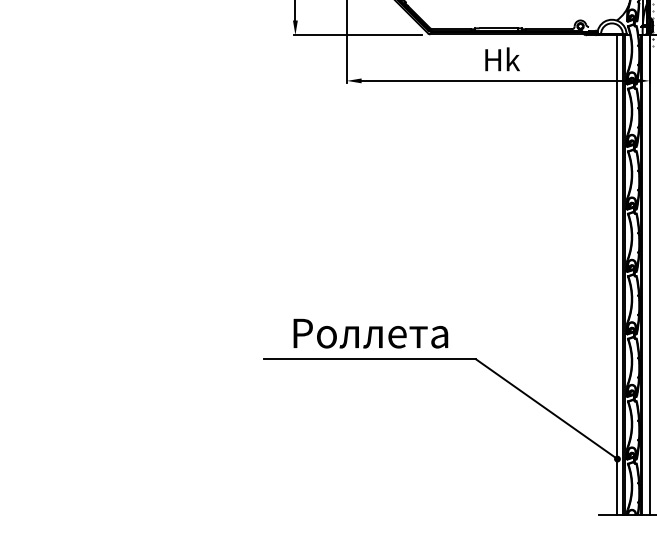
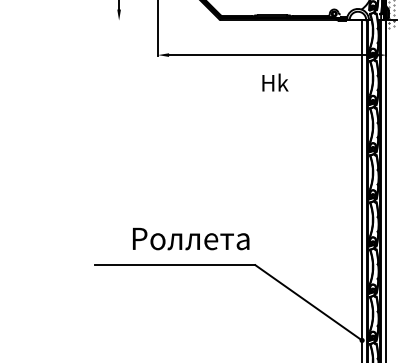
line: (357, 35) -> (165, 20), removed
text: (502, 59) -> (275, 82), moved
text: (370, 333) -> (190, 238), moved

